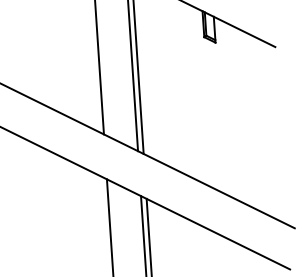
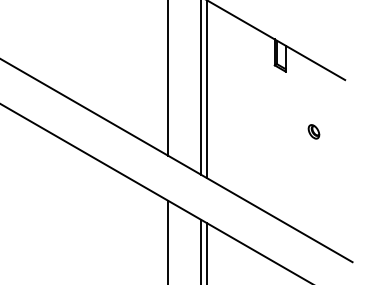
part: (247, 100) -> (313, 131), added

